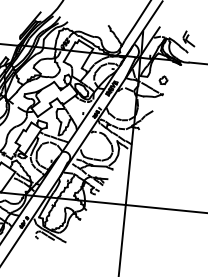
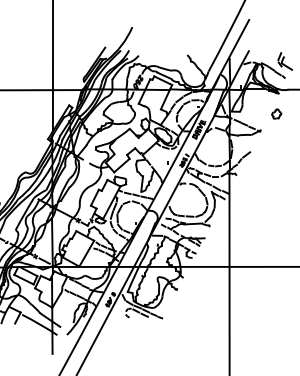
part: (163, 79) -> (276, 113), moved

